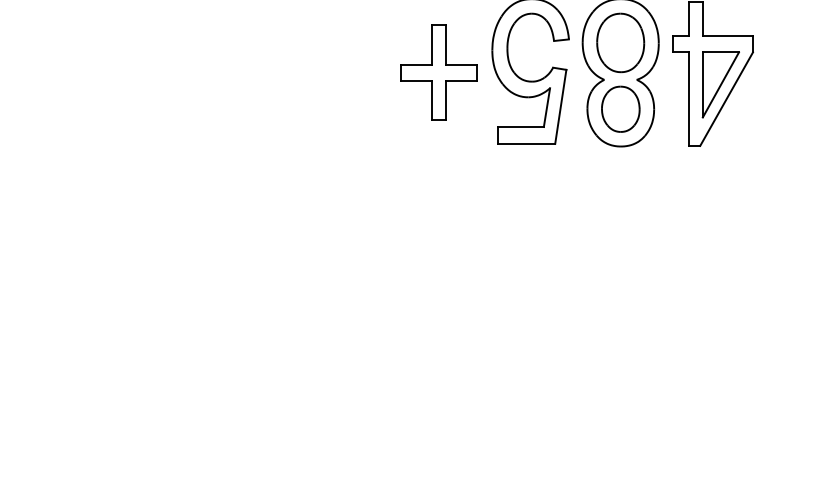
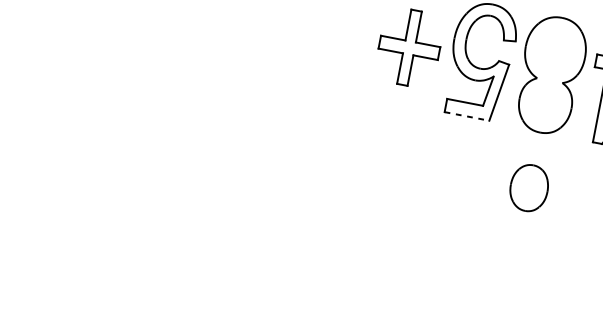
part: (620, 42) -> (529, 187), moved
part: (620, 108) -> (545, 102), removed
line: (526, 143) -> (467, 116), solid -> dashed

